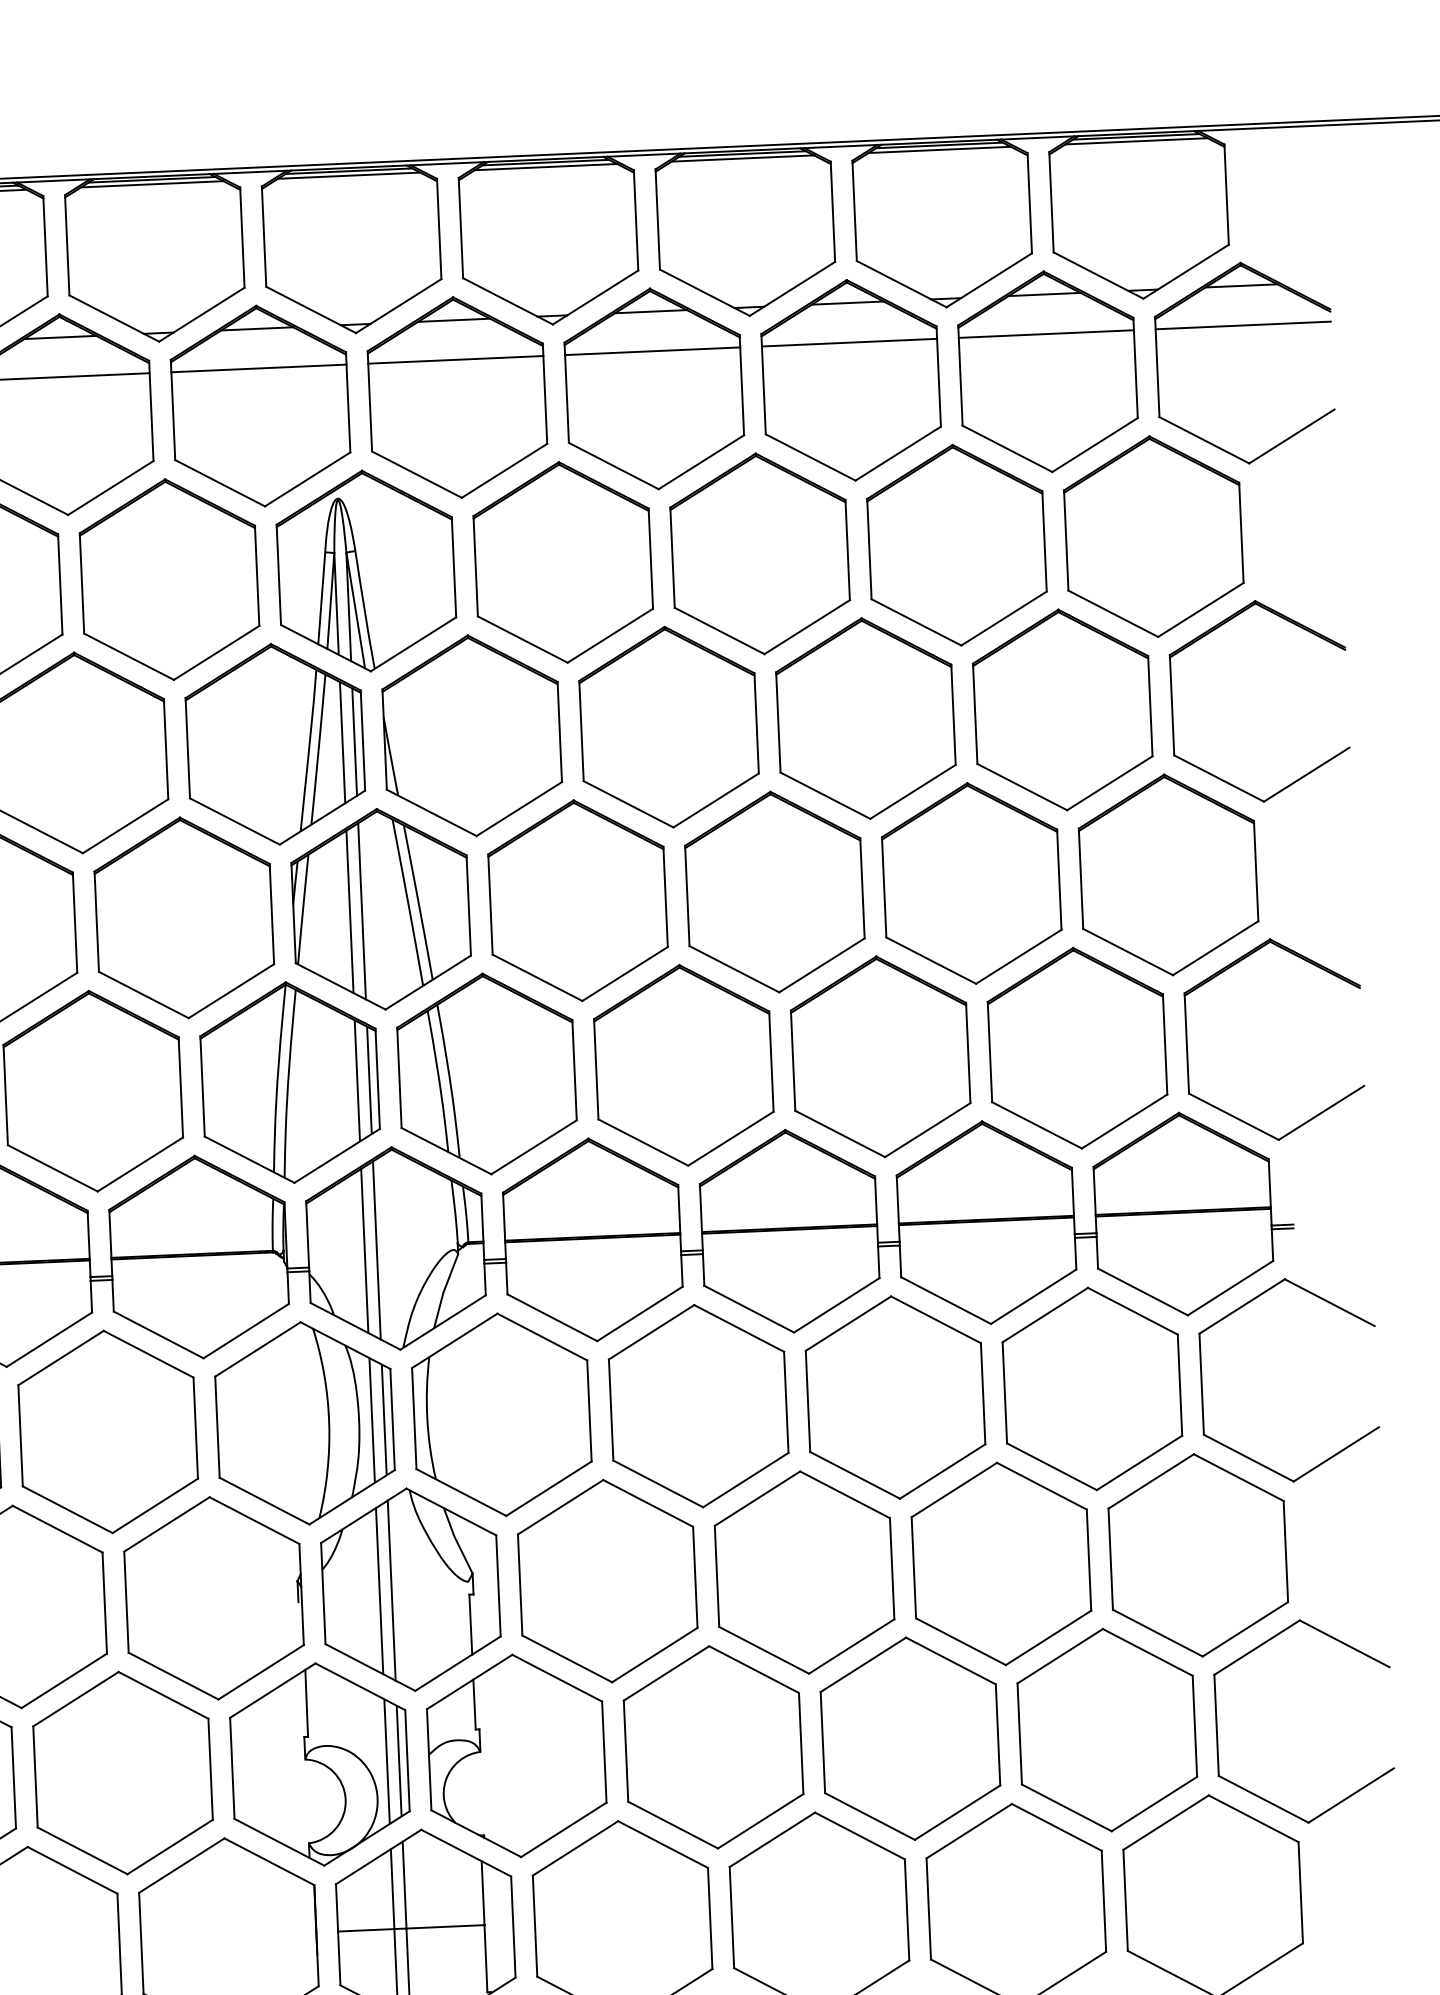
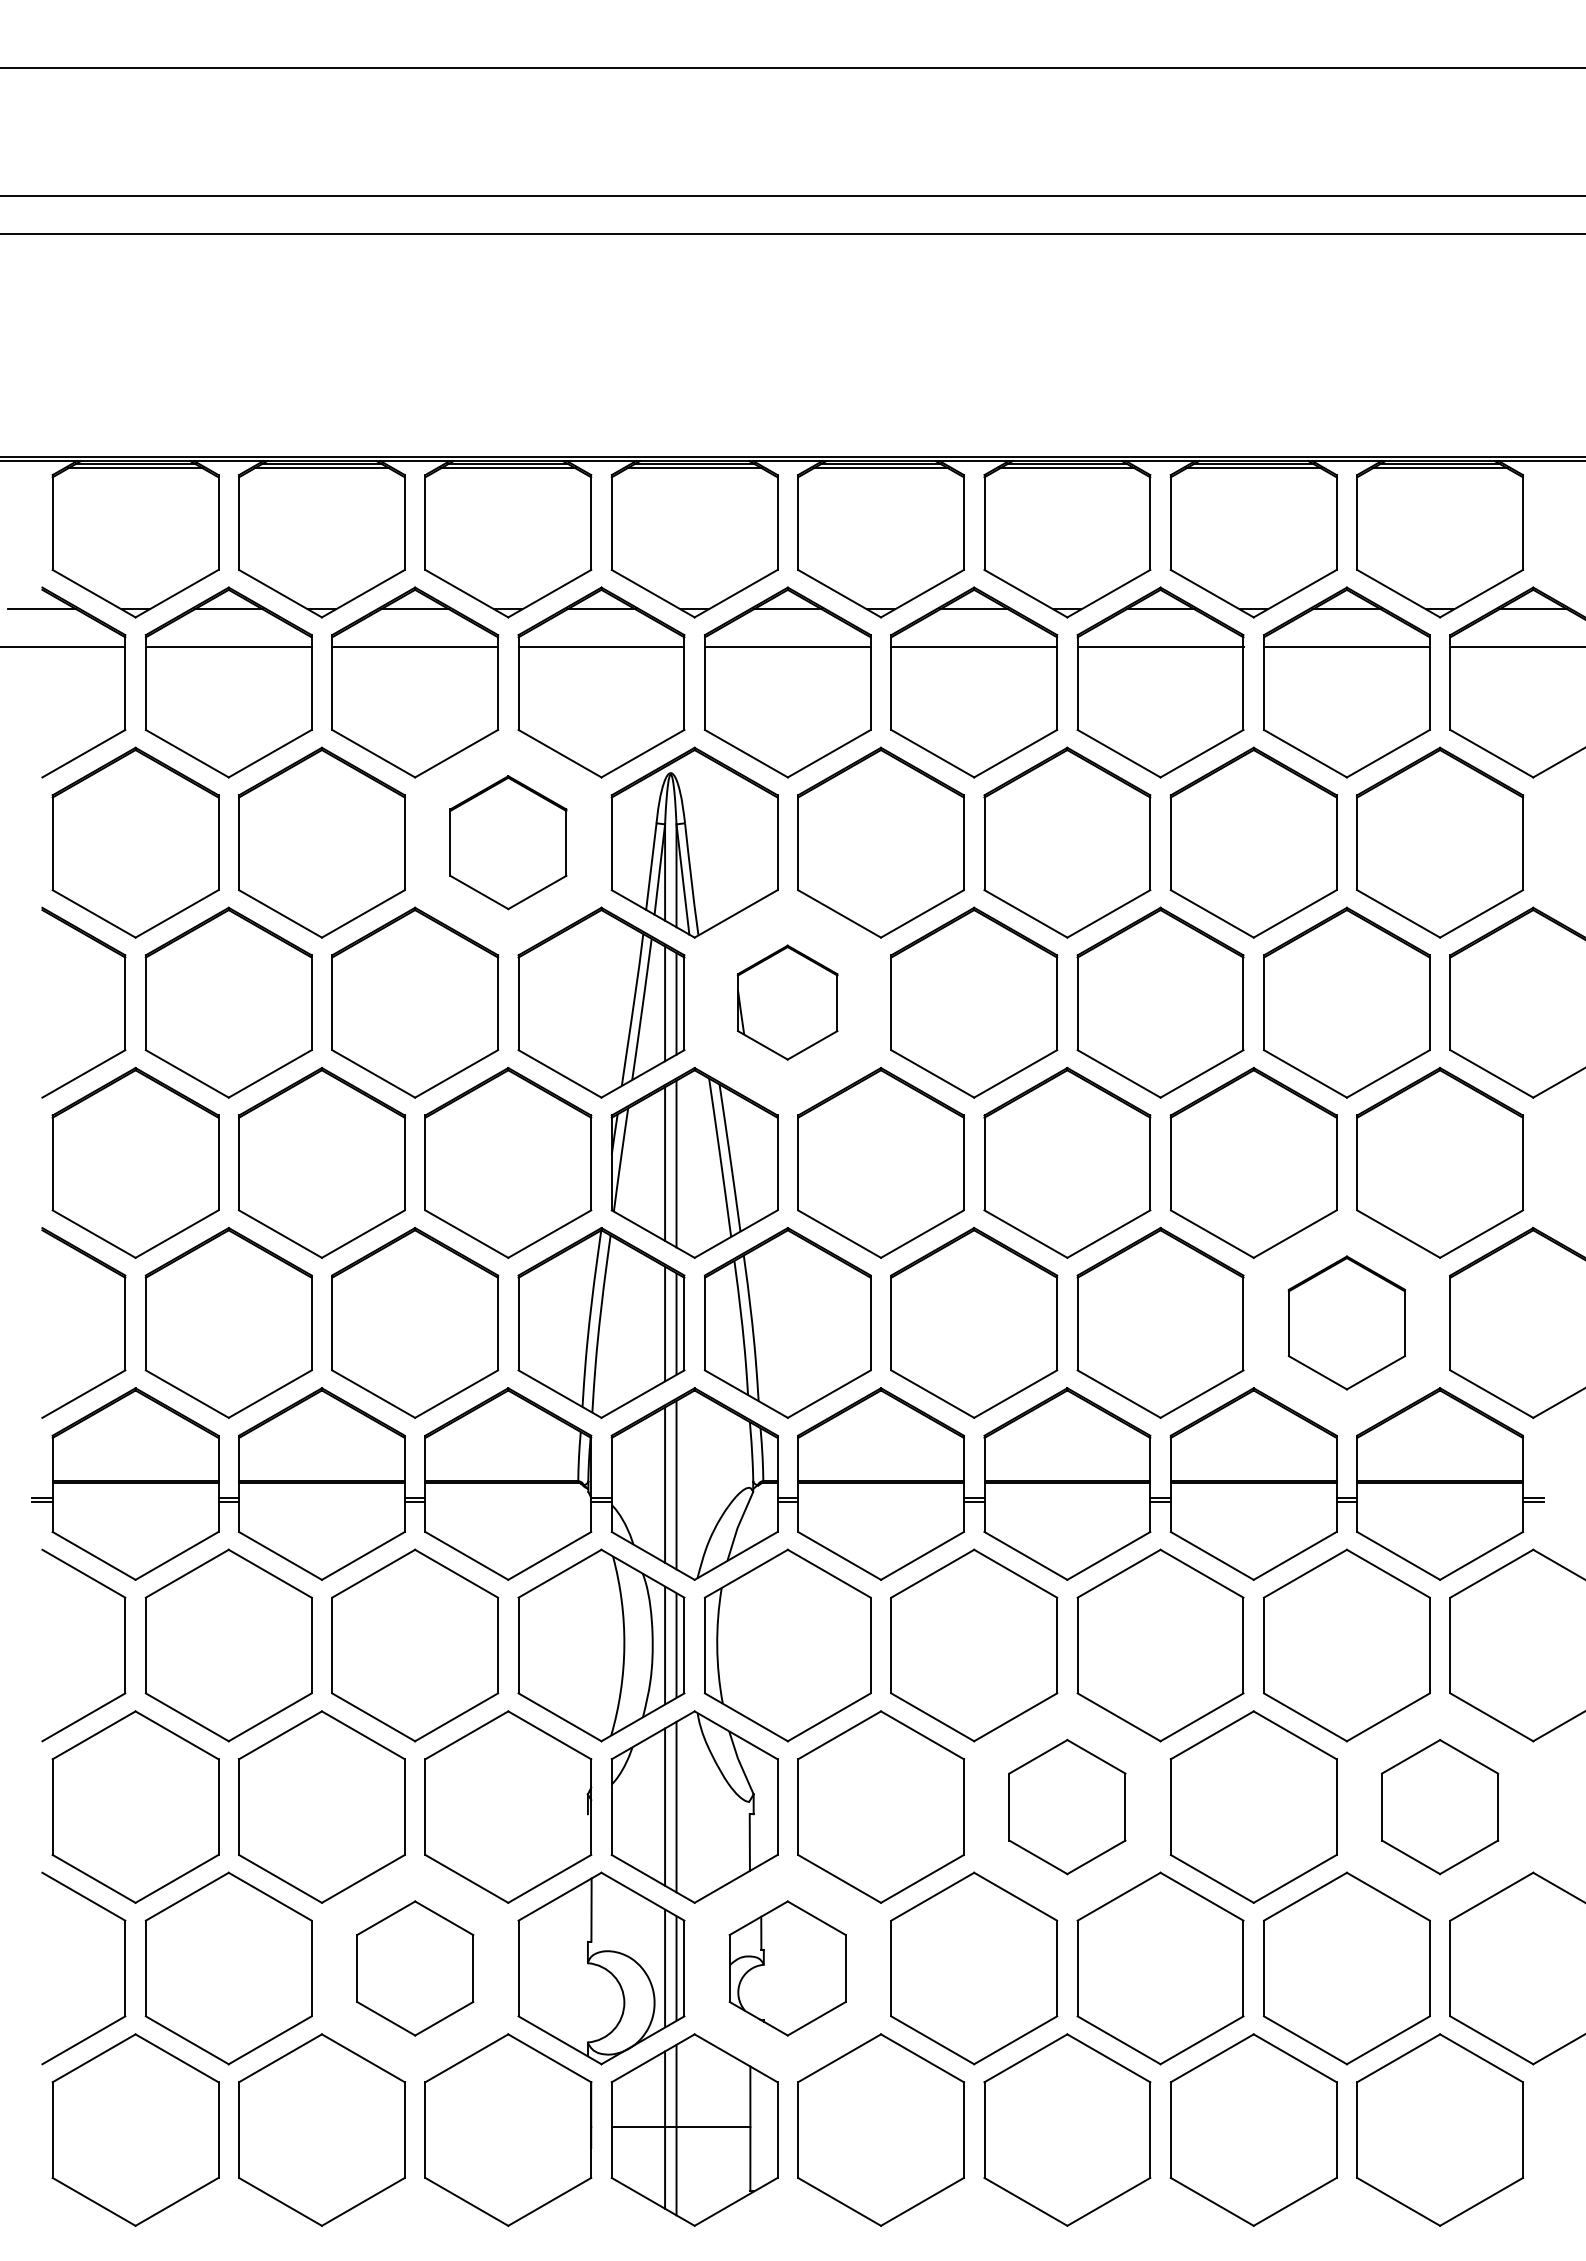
part: (169, 579) -> (508, 842), size x0.7
part: (471, 735) -> (787, 1002), size x0.6
part: (1077, 1047) -> (1346, 1322), size x0.7
part: (1197, 1554) -> (1439, 1806), size x0.7
part: (804, 1571) -> (1067, 1806), size x0.7
part: (516, 1755) -> (787, 1968), size x0.7
part: (123, 1773) -> (415, 1968), size x0.7

